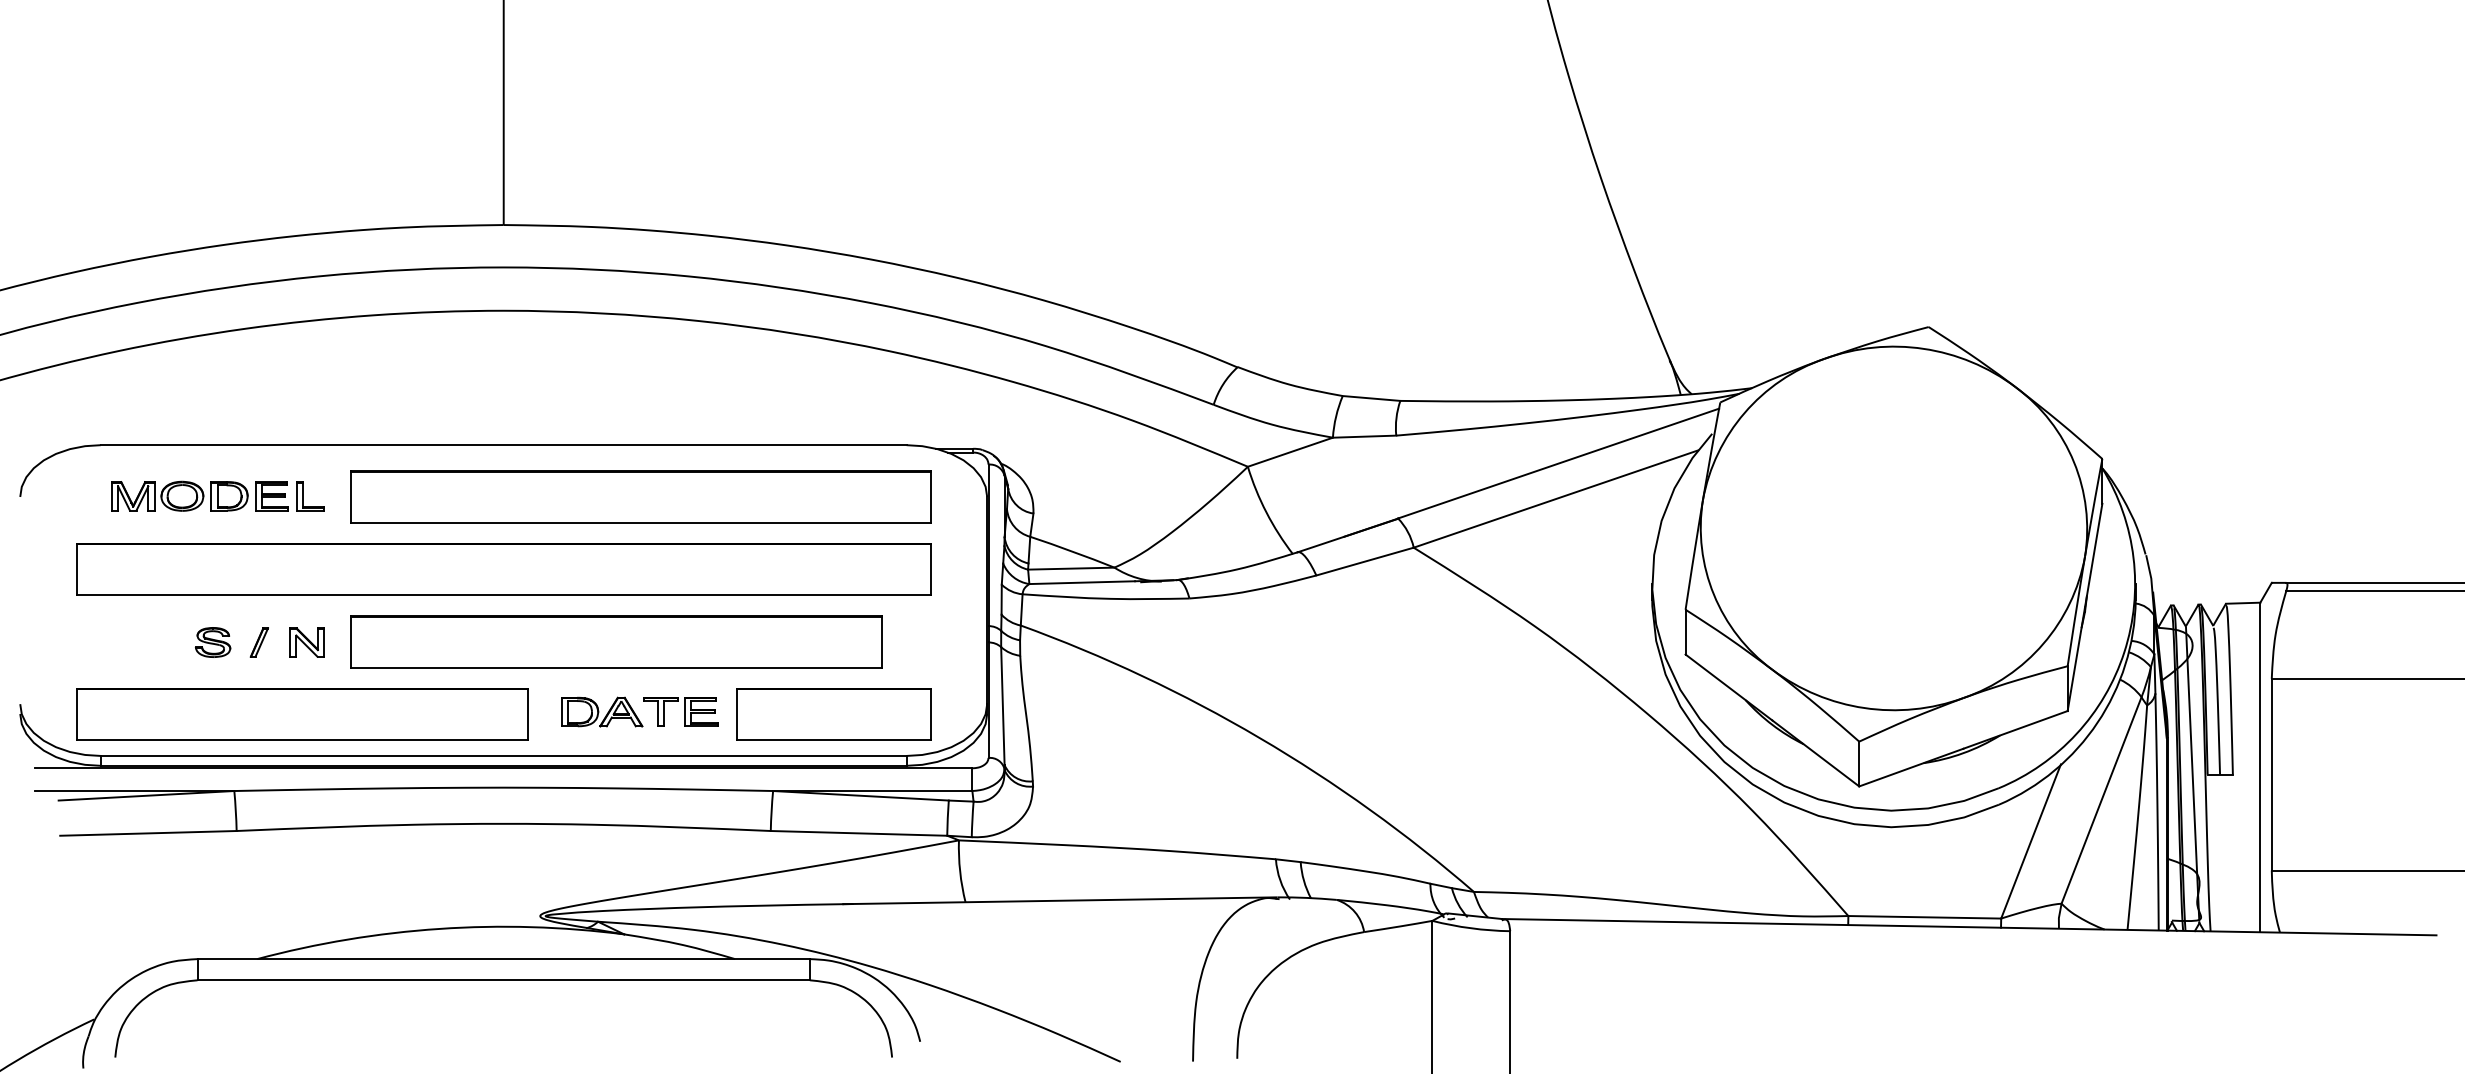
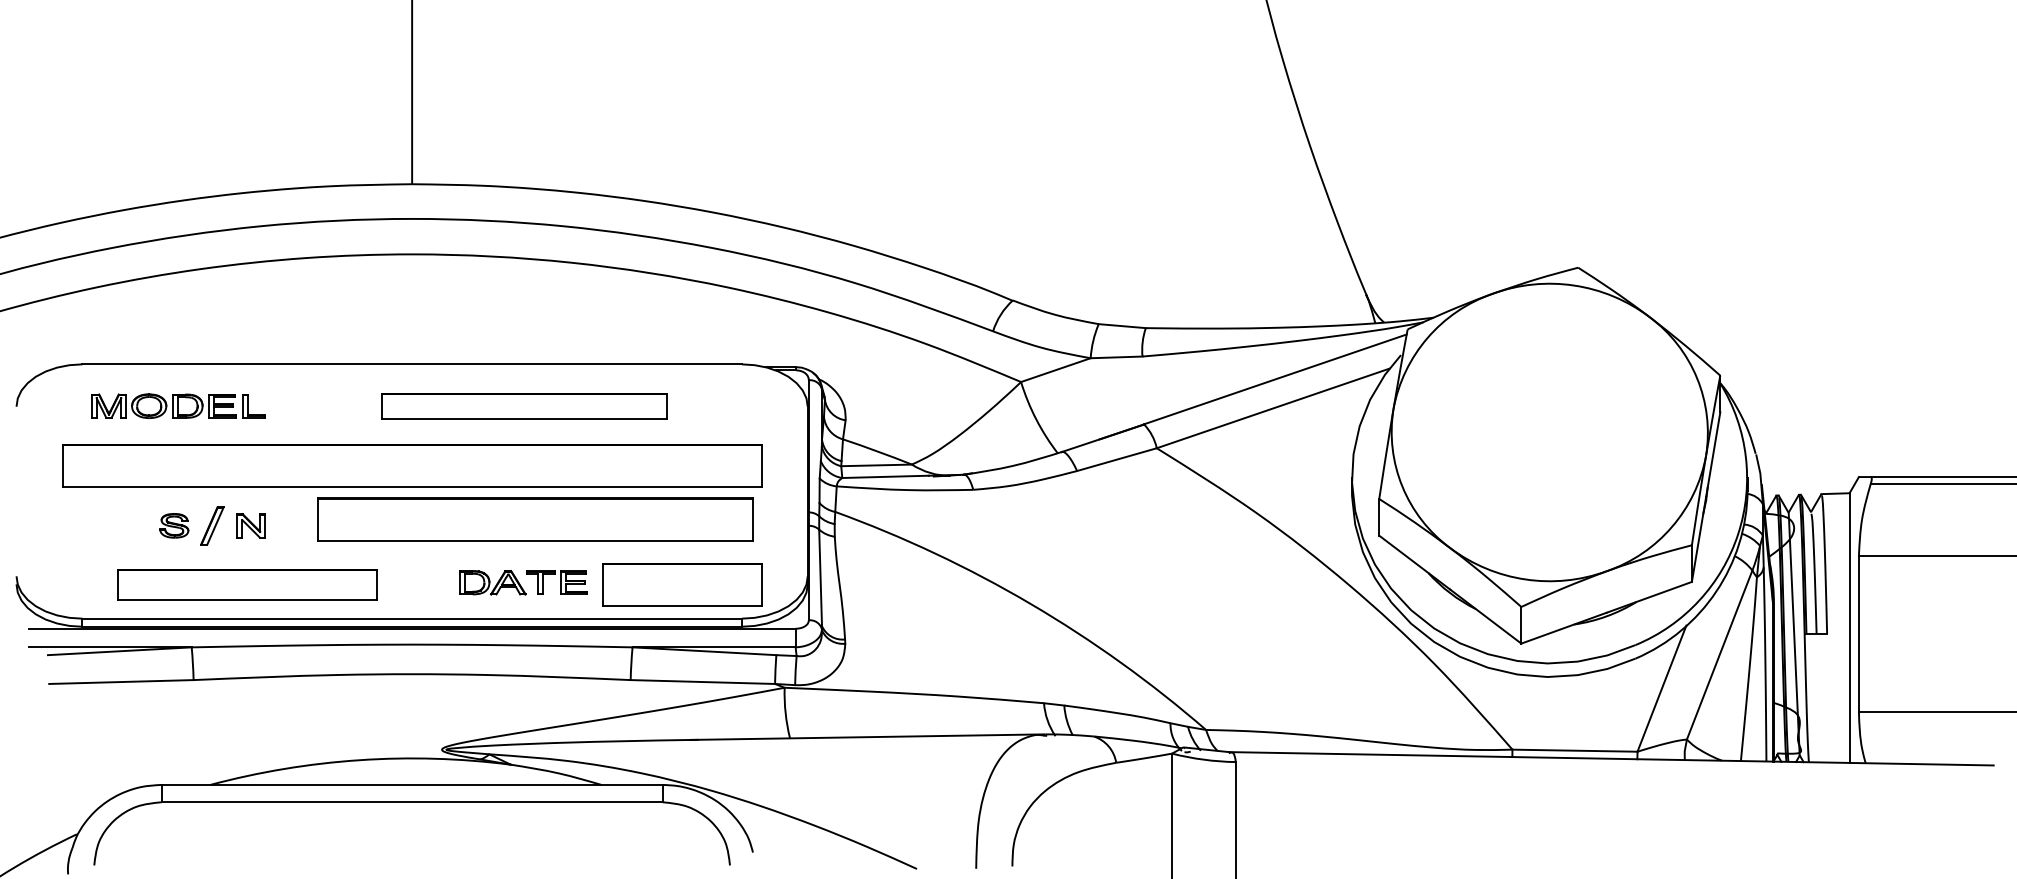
part: (640, 496) -> (524, 406), size x0.6
part: (616, 641) -> (535, 519), moved
part: (258, 642) -> (211, 525), size x1.6
part: (302, 714) -> (247, 584), size x0.7

